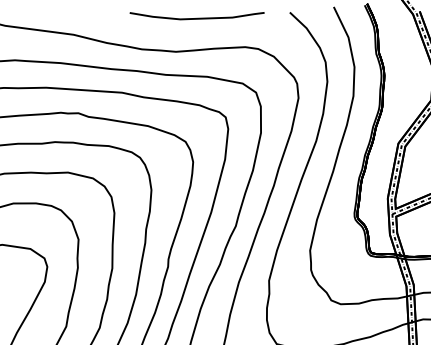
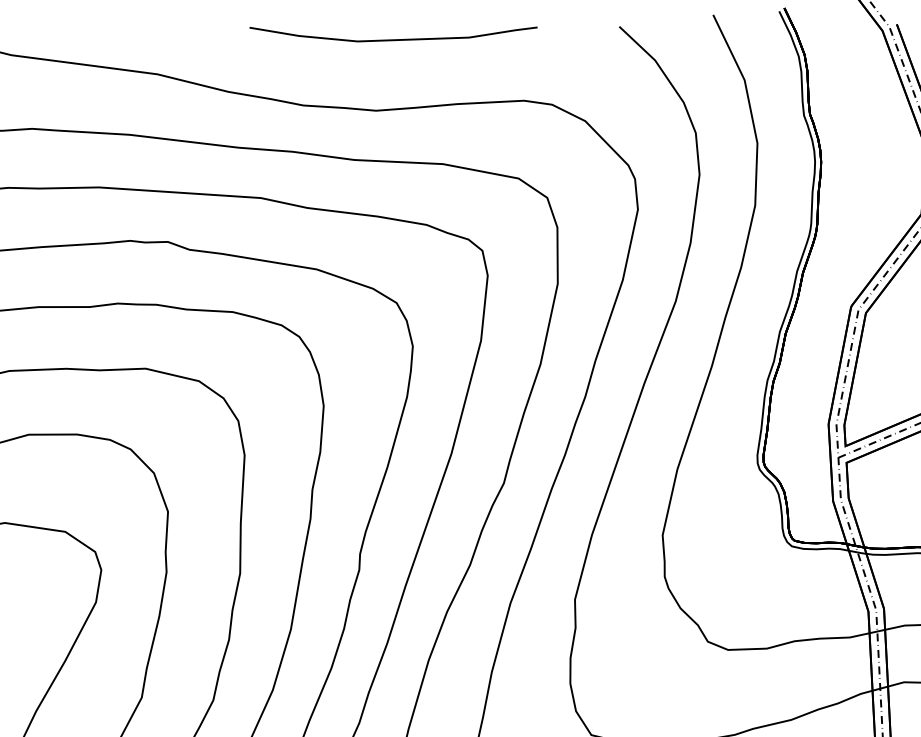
curve: (196, 17) -> (392, 37), moved

